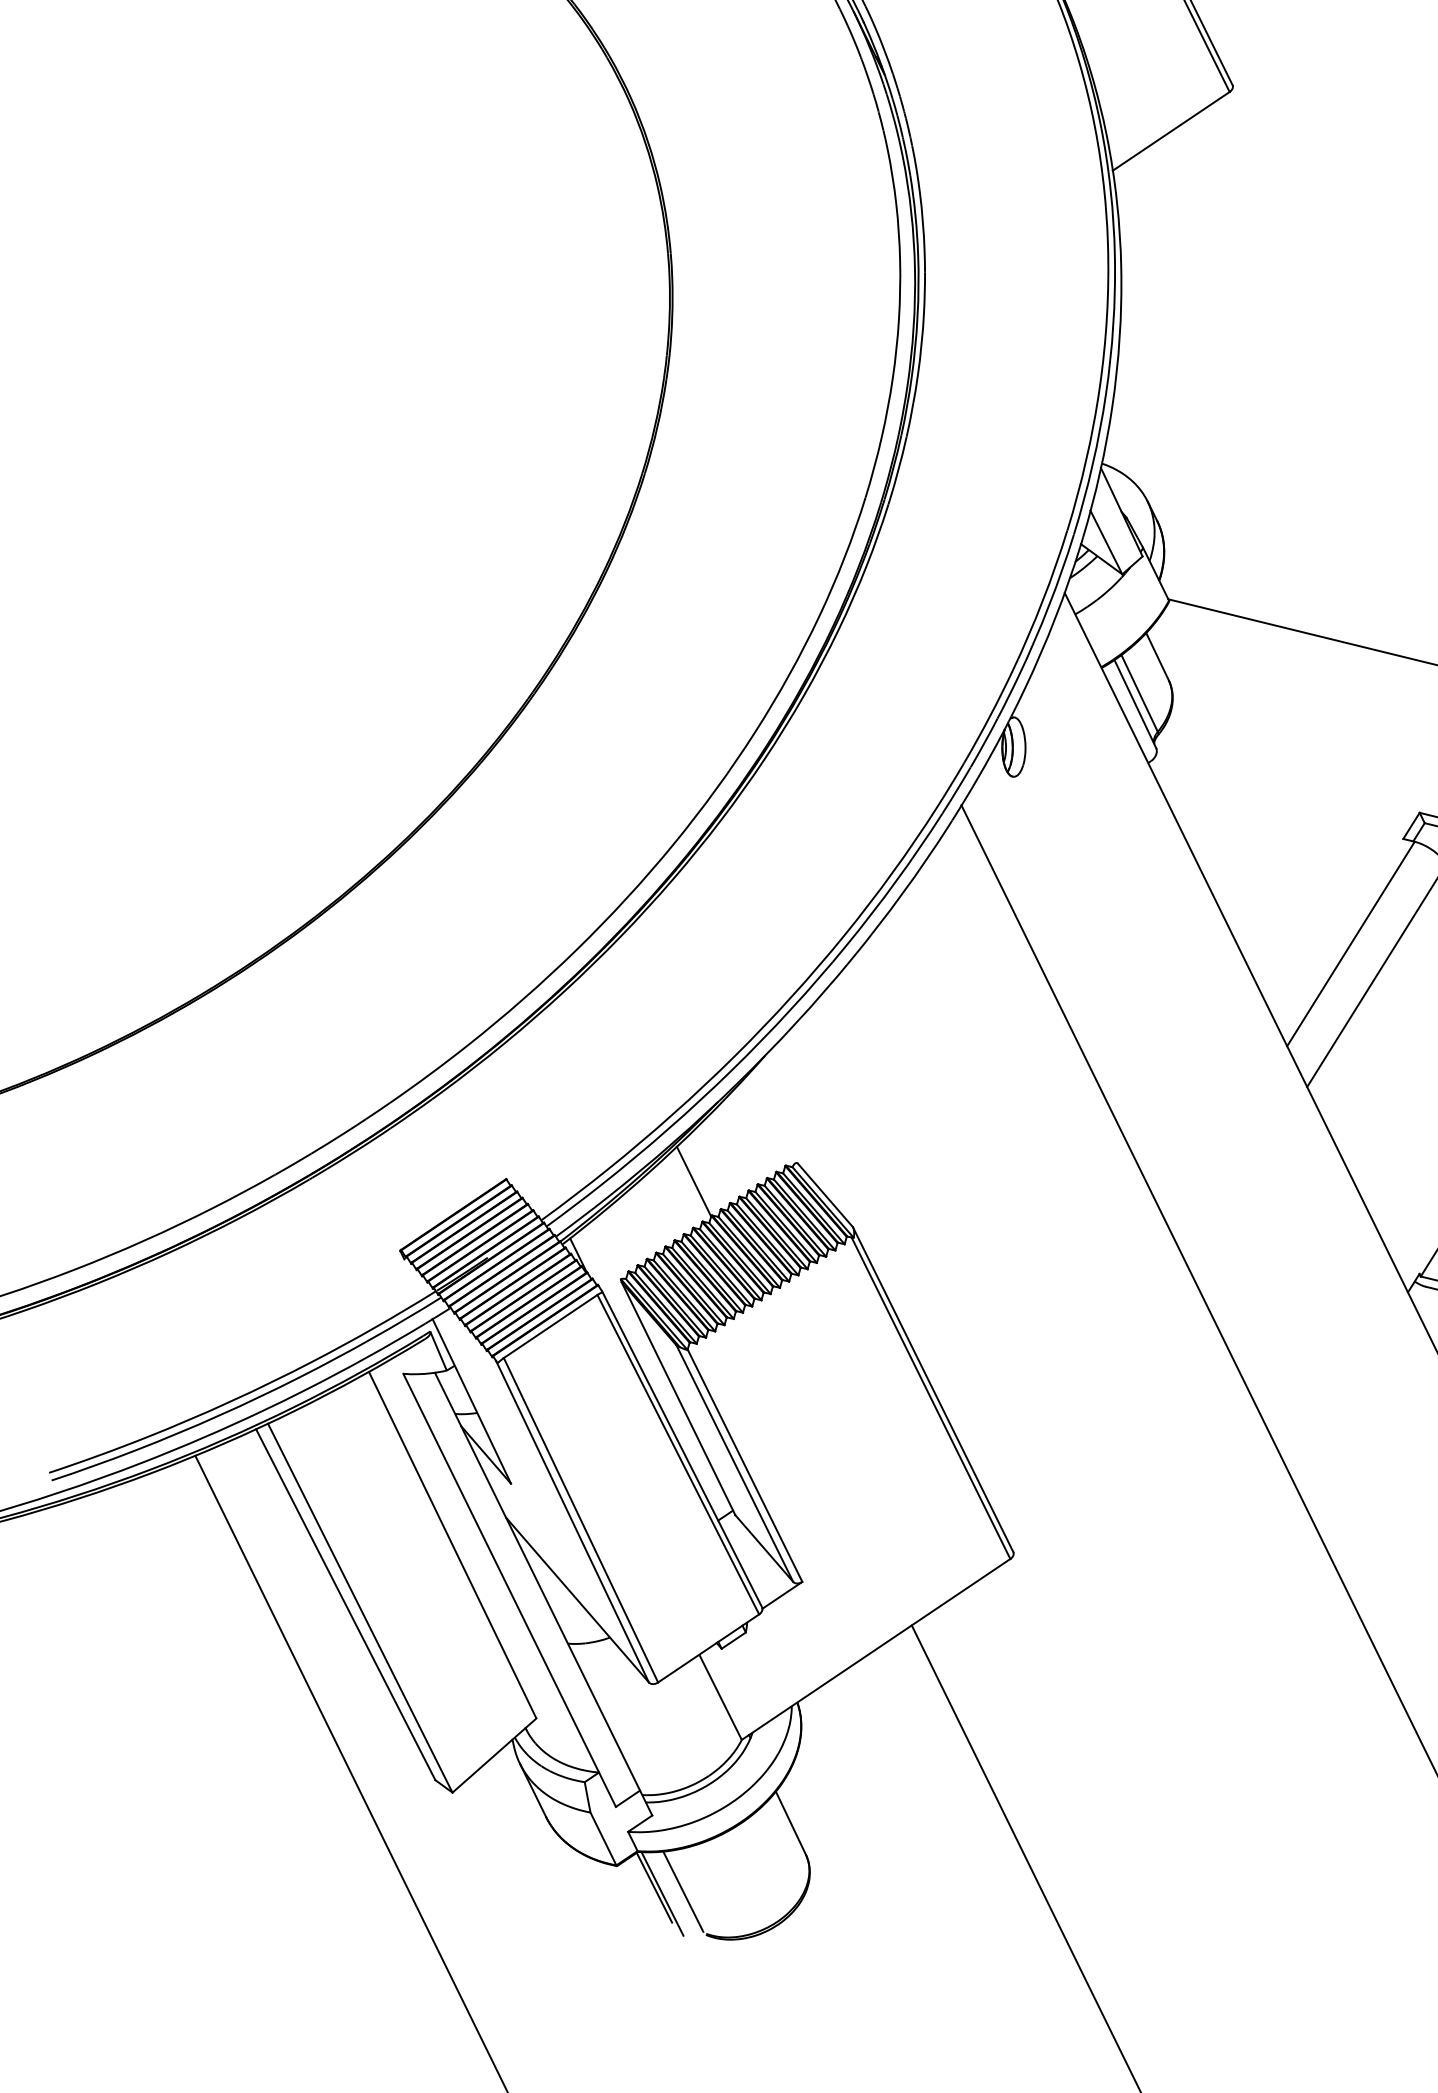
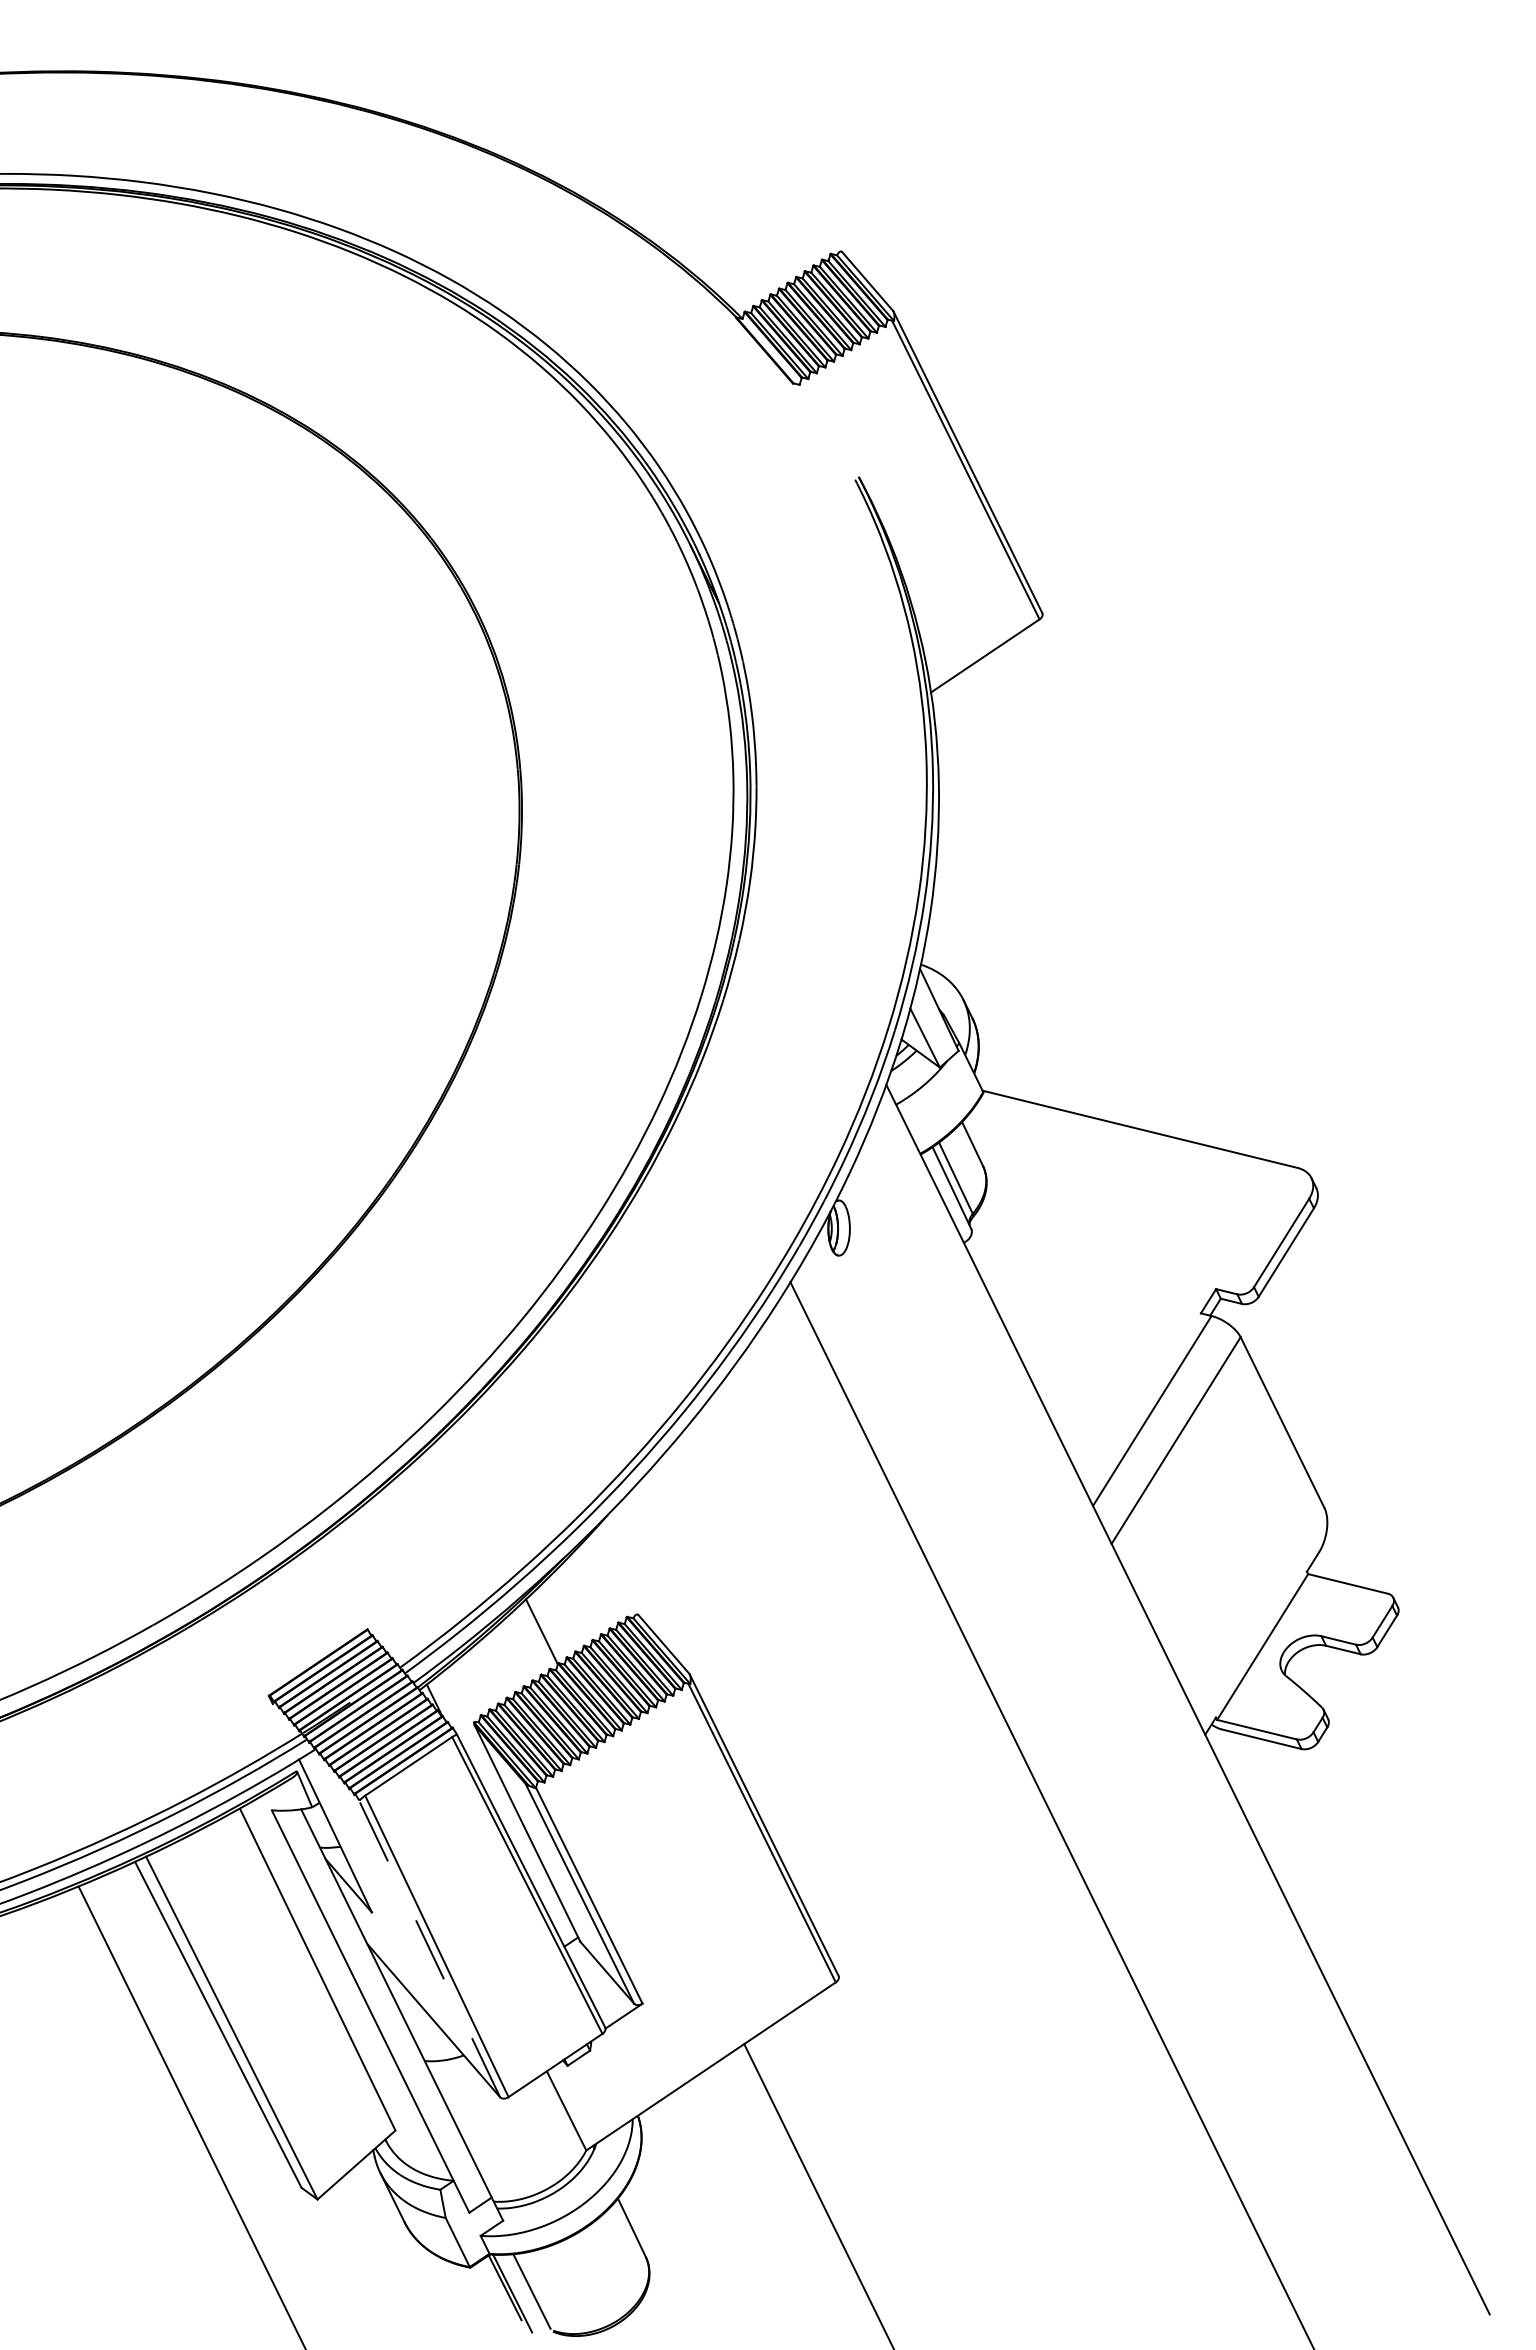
line: (571, 1521) -> (428, 1947), solid -> dashed

